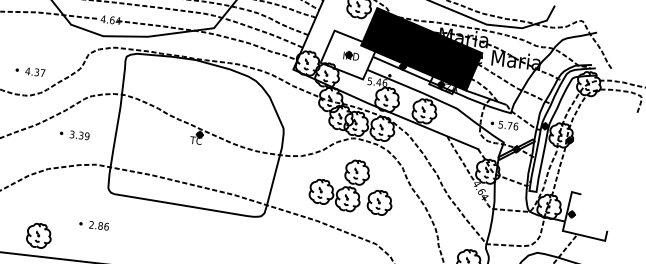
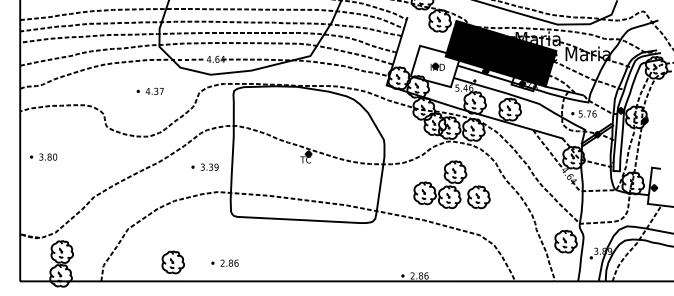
part: (29, 70) -> (149, 90), moved
part: (74, 134) -> (204, 166), moved
part: (93, 224) -> (224, 262), moved

